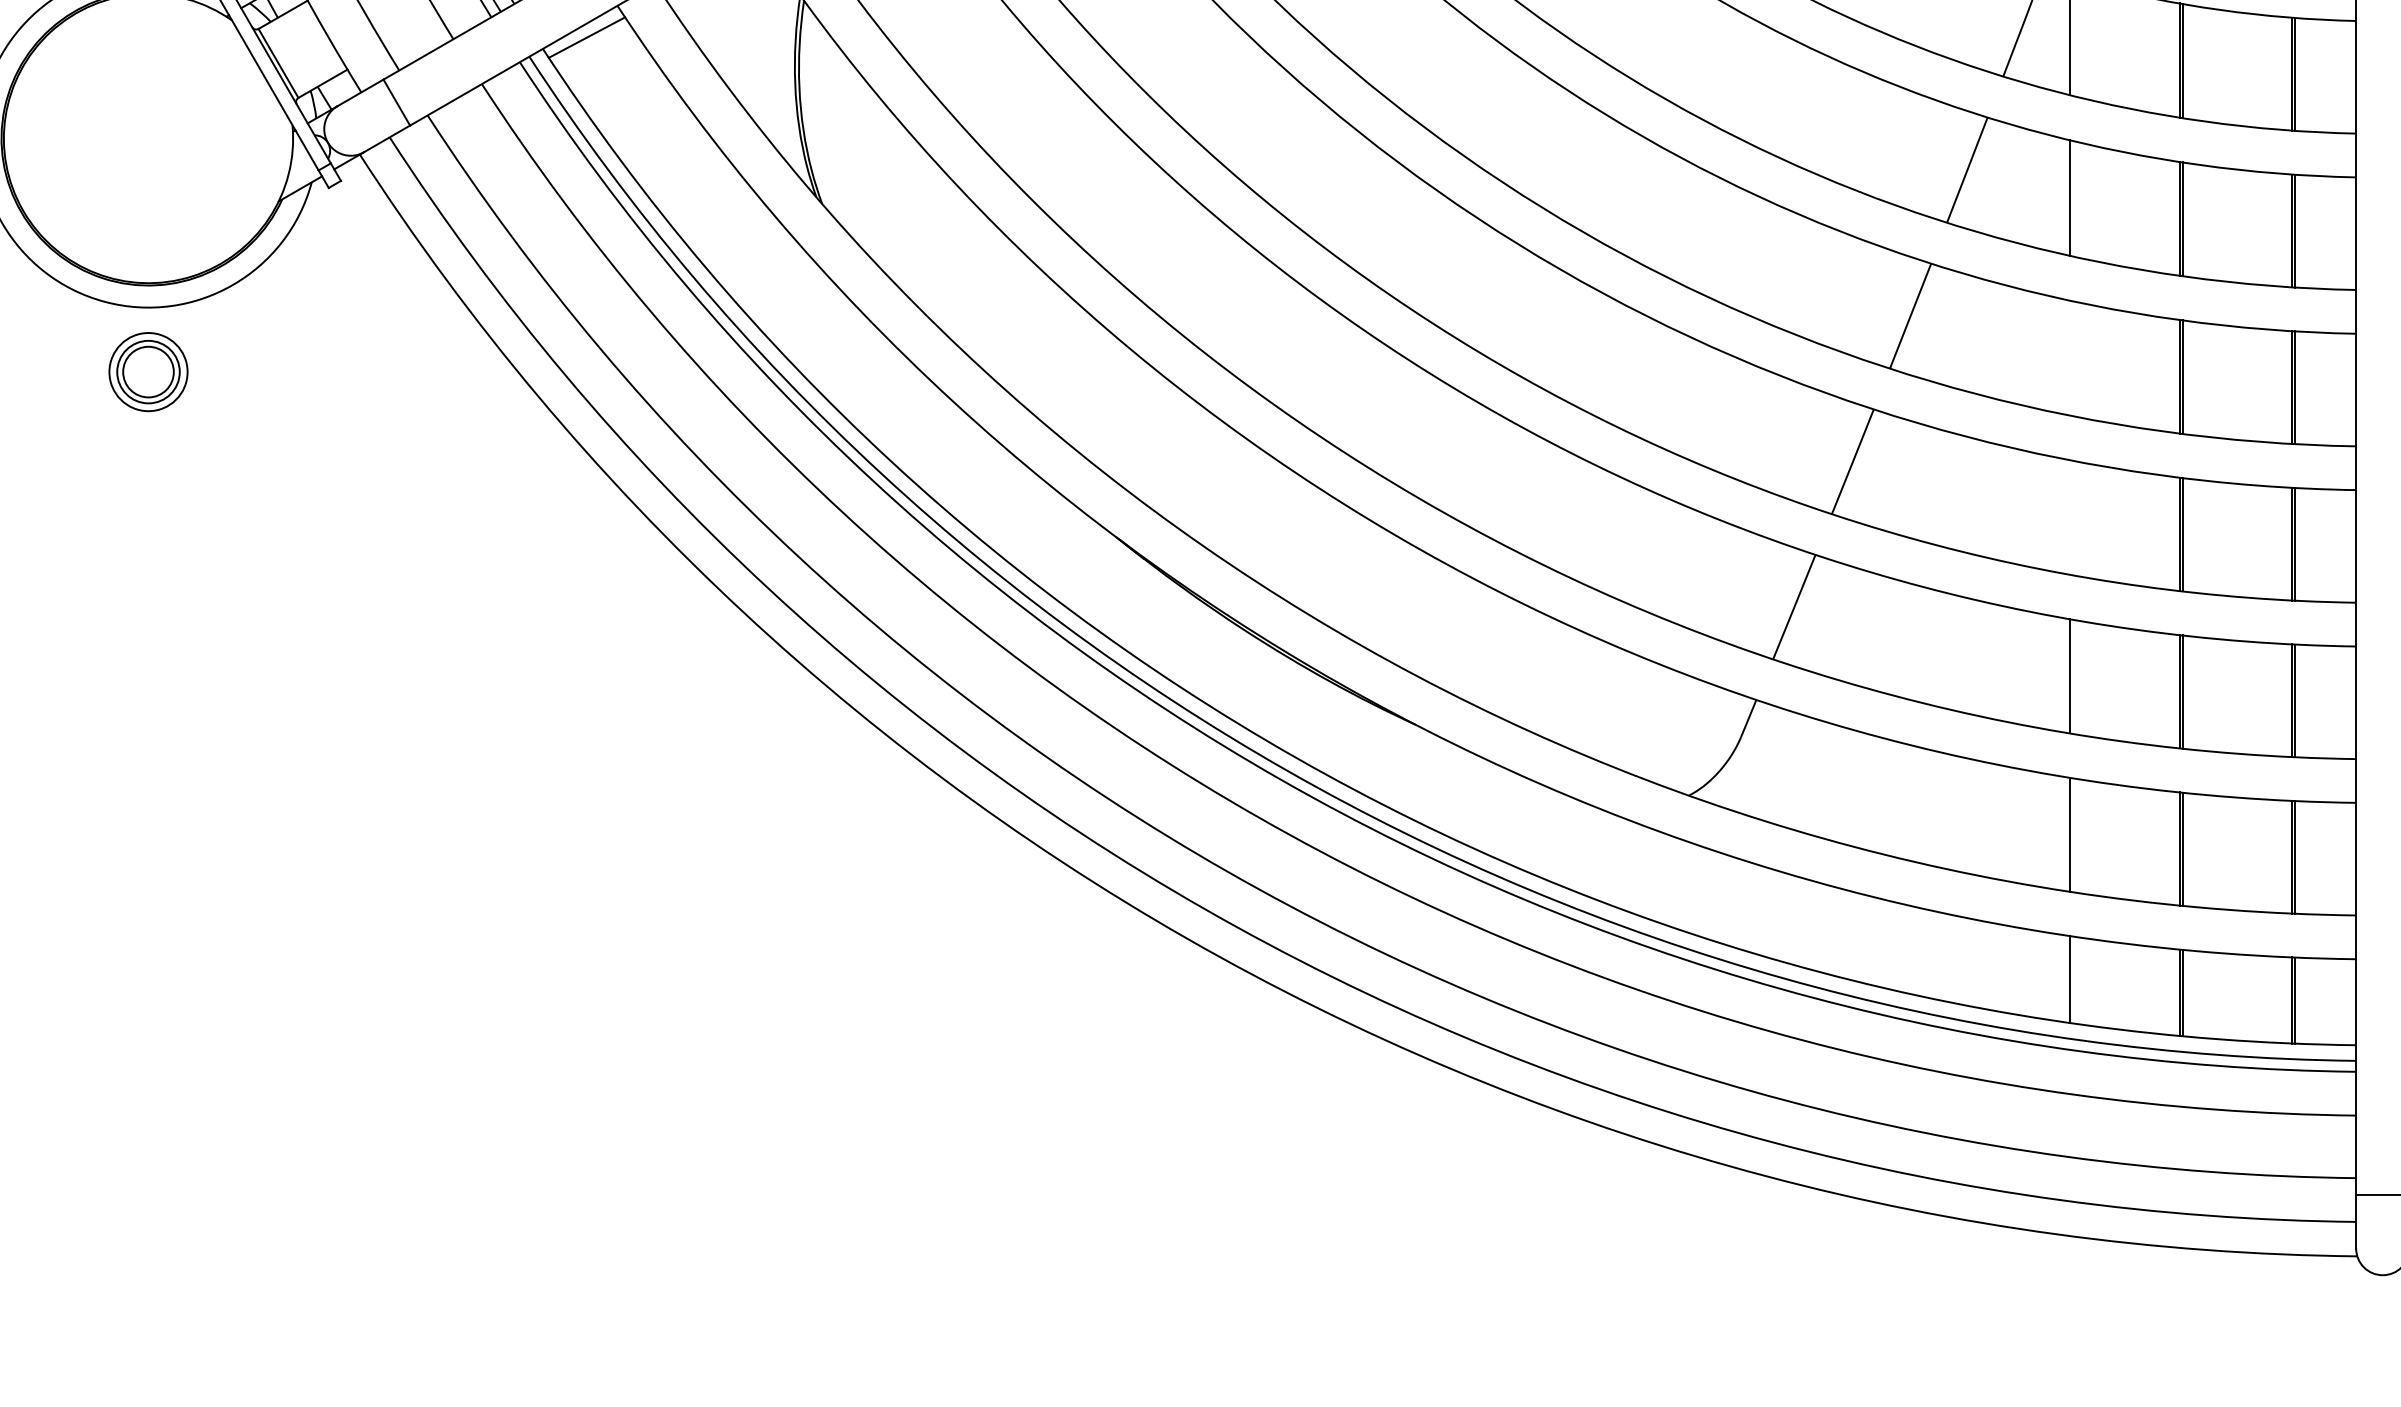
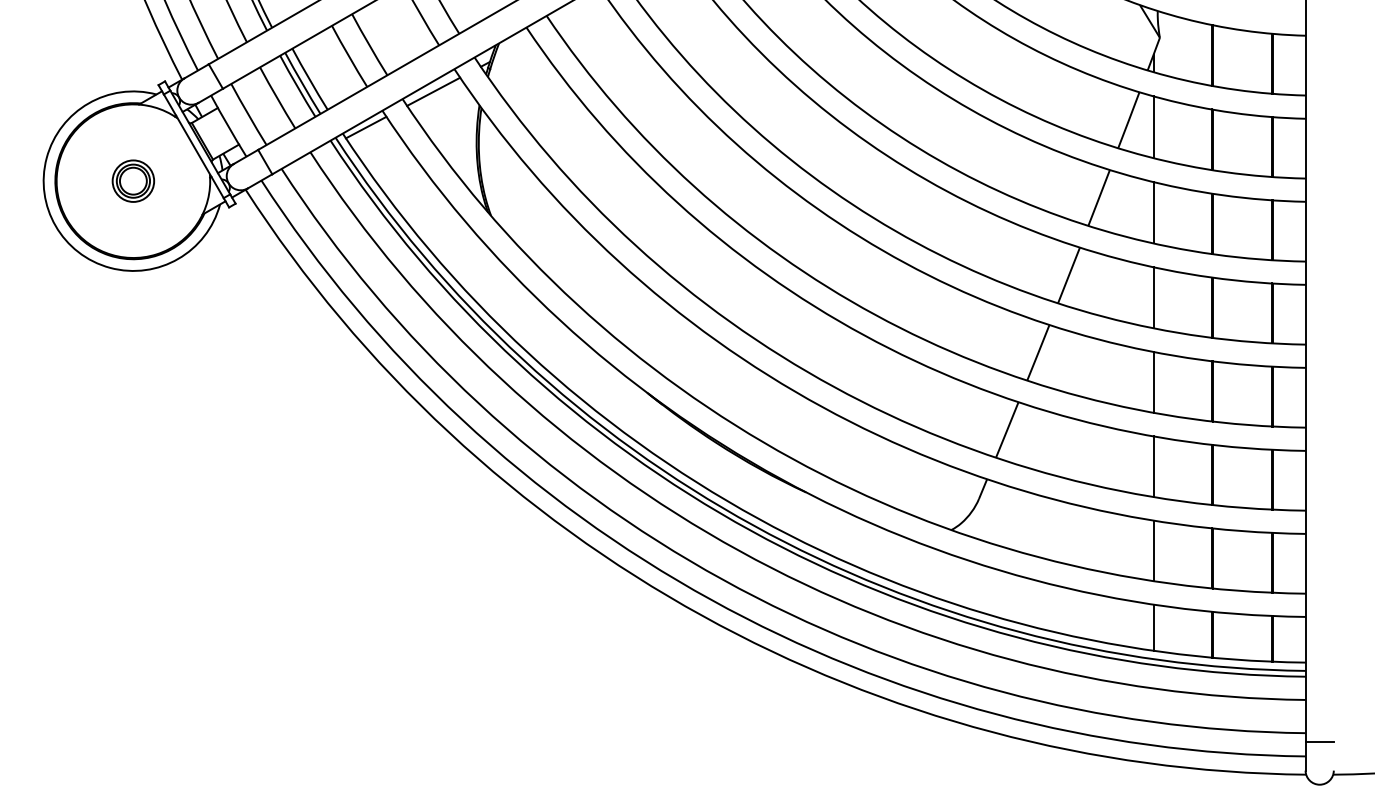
line: (2069, 357) -> (1153, 297), added
part: (148, 370) -> (133, 180), moved
line: (2069, 515) -> (1153, 381), added

